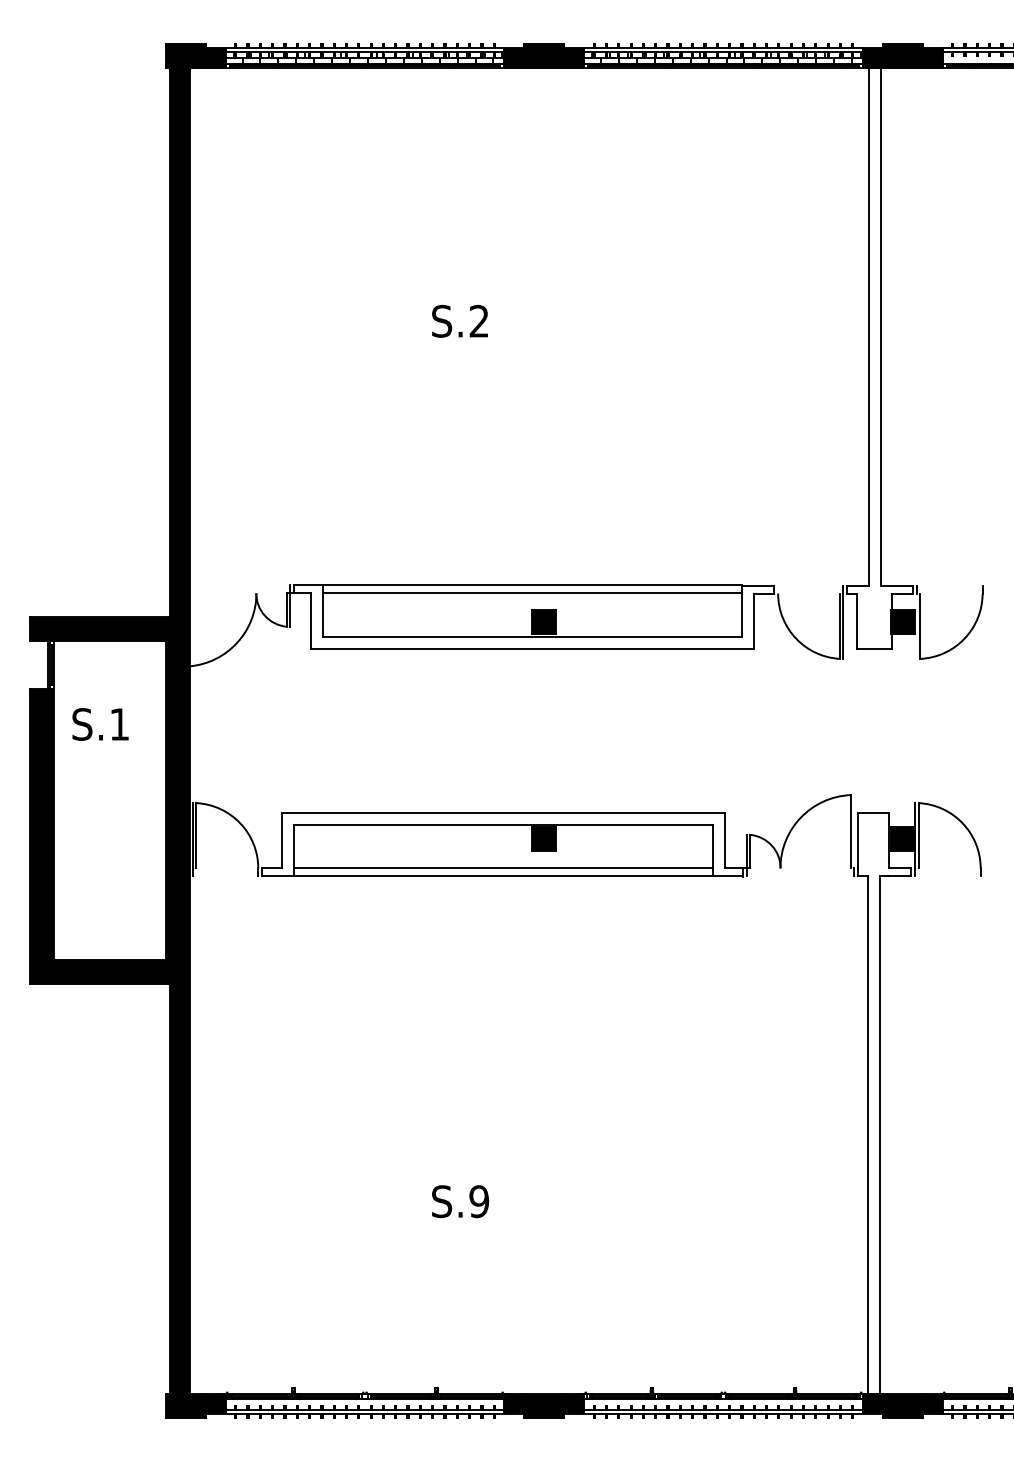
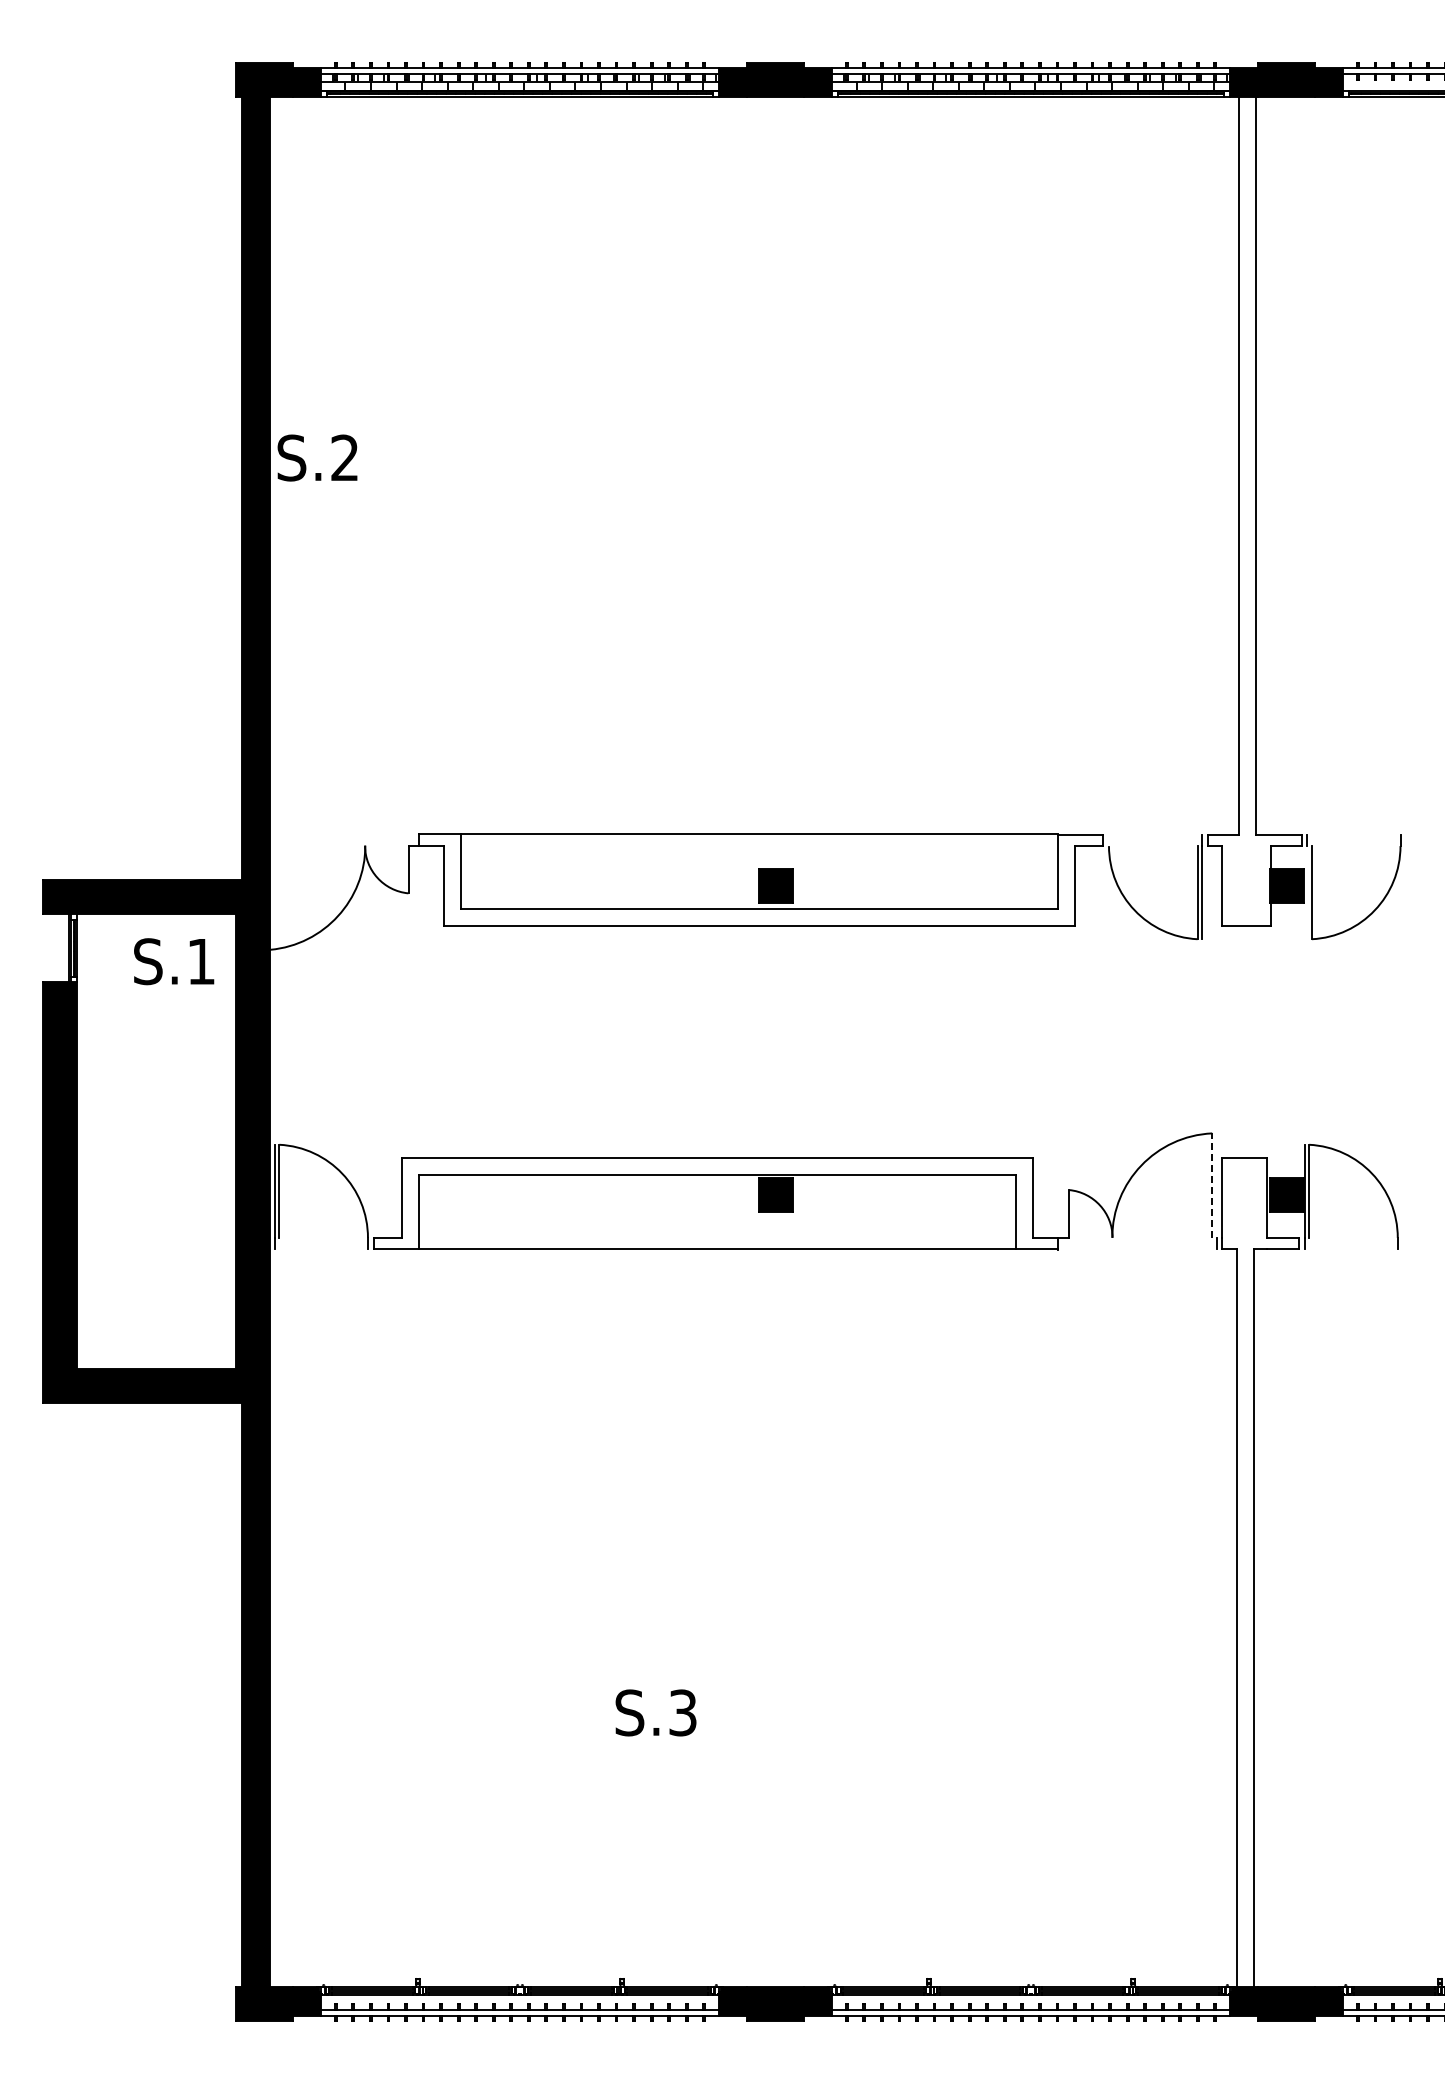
text: (459, 320) -> (317, 457), moved
line: (532, 593) -> (758, 845), removed
line: (290, 605) -> (413, 863), removed
text: (100, 724) -> (174, 961), moved
line: (850, 831) -> (1212, 1185), solid -> dashed
line: (746, 855) -> (1064, 1219), removed
line: (503, 868) -> (717, 1237), removed
text: (478, 1201) -> (682, 1712), S.9 -> S.3

